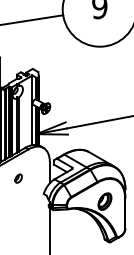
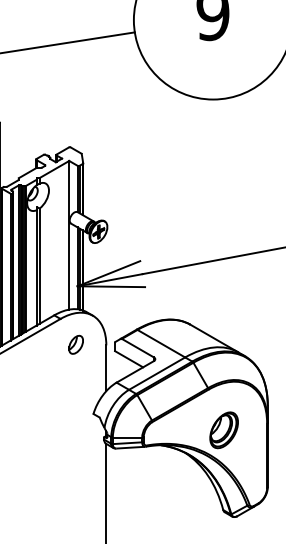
part: (18, 178) -> (75, 344), moved

